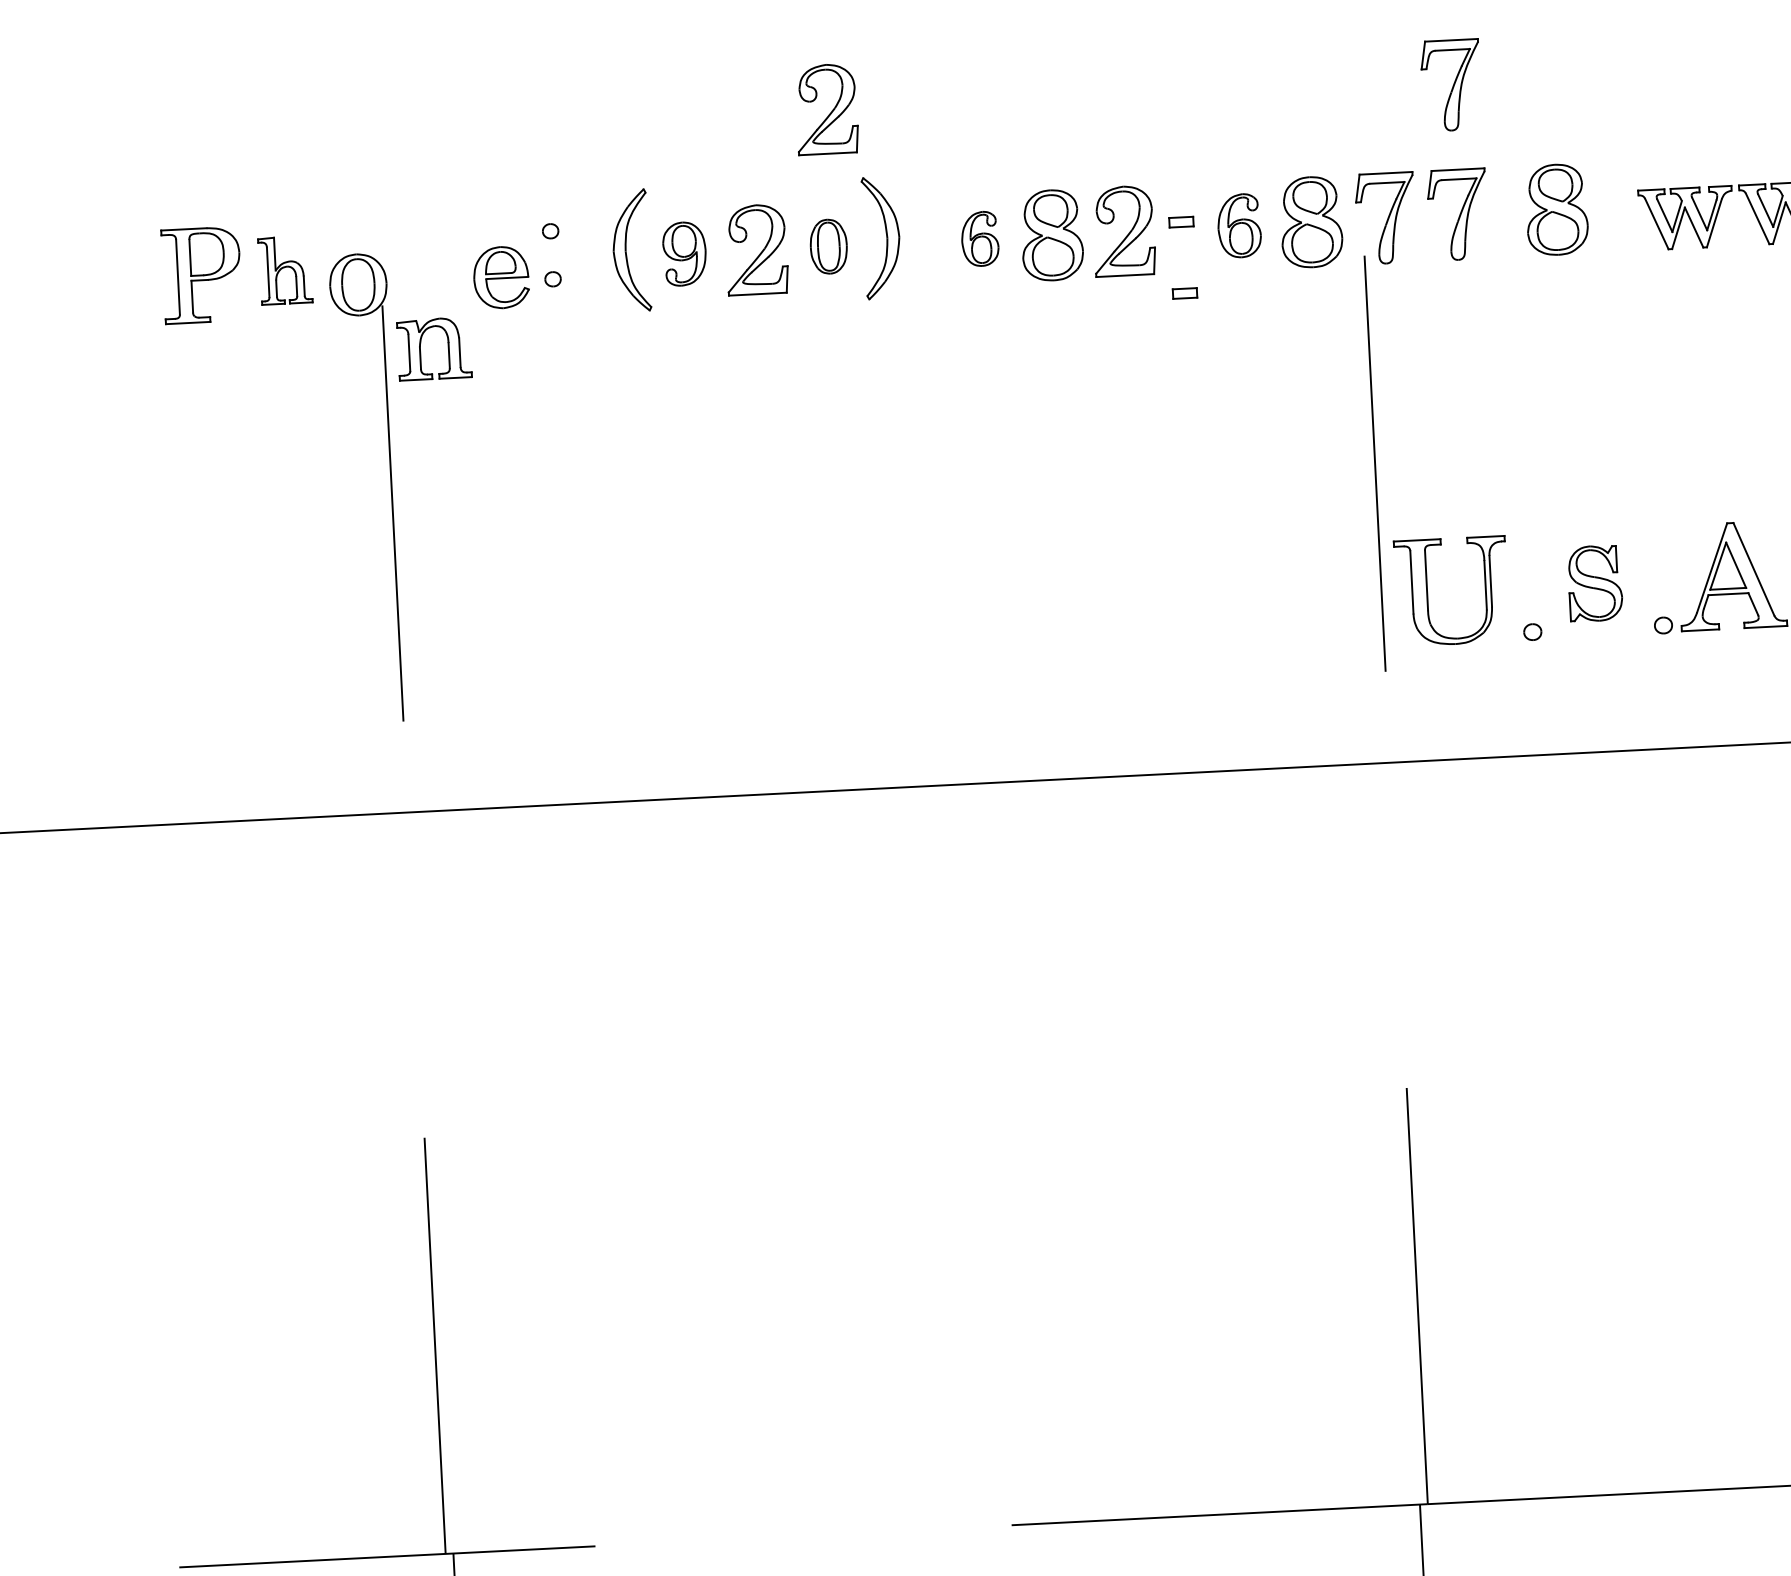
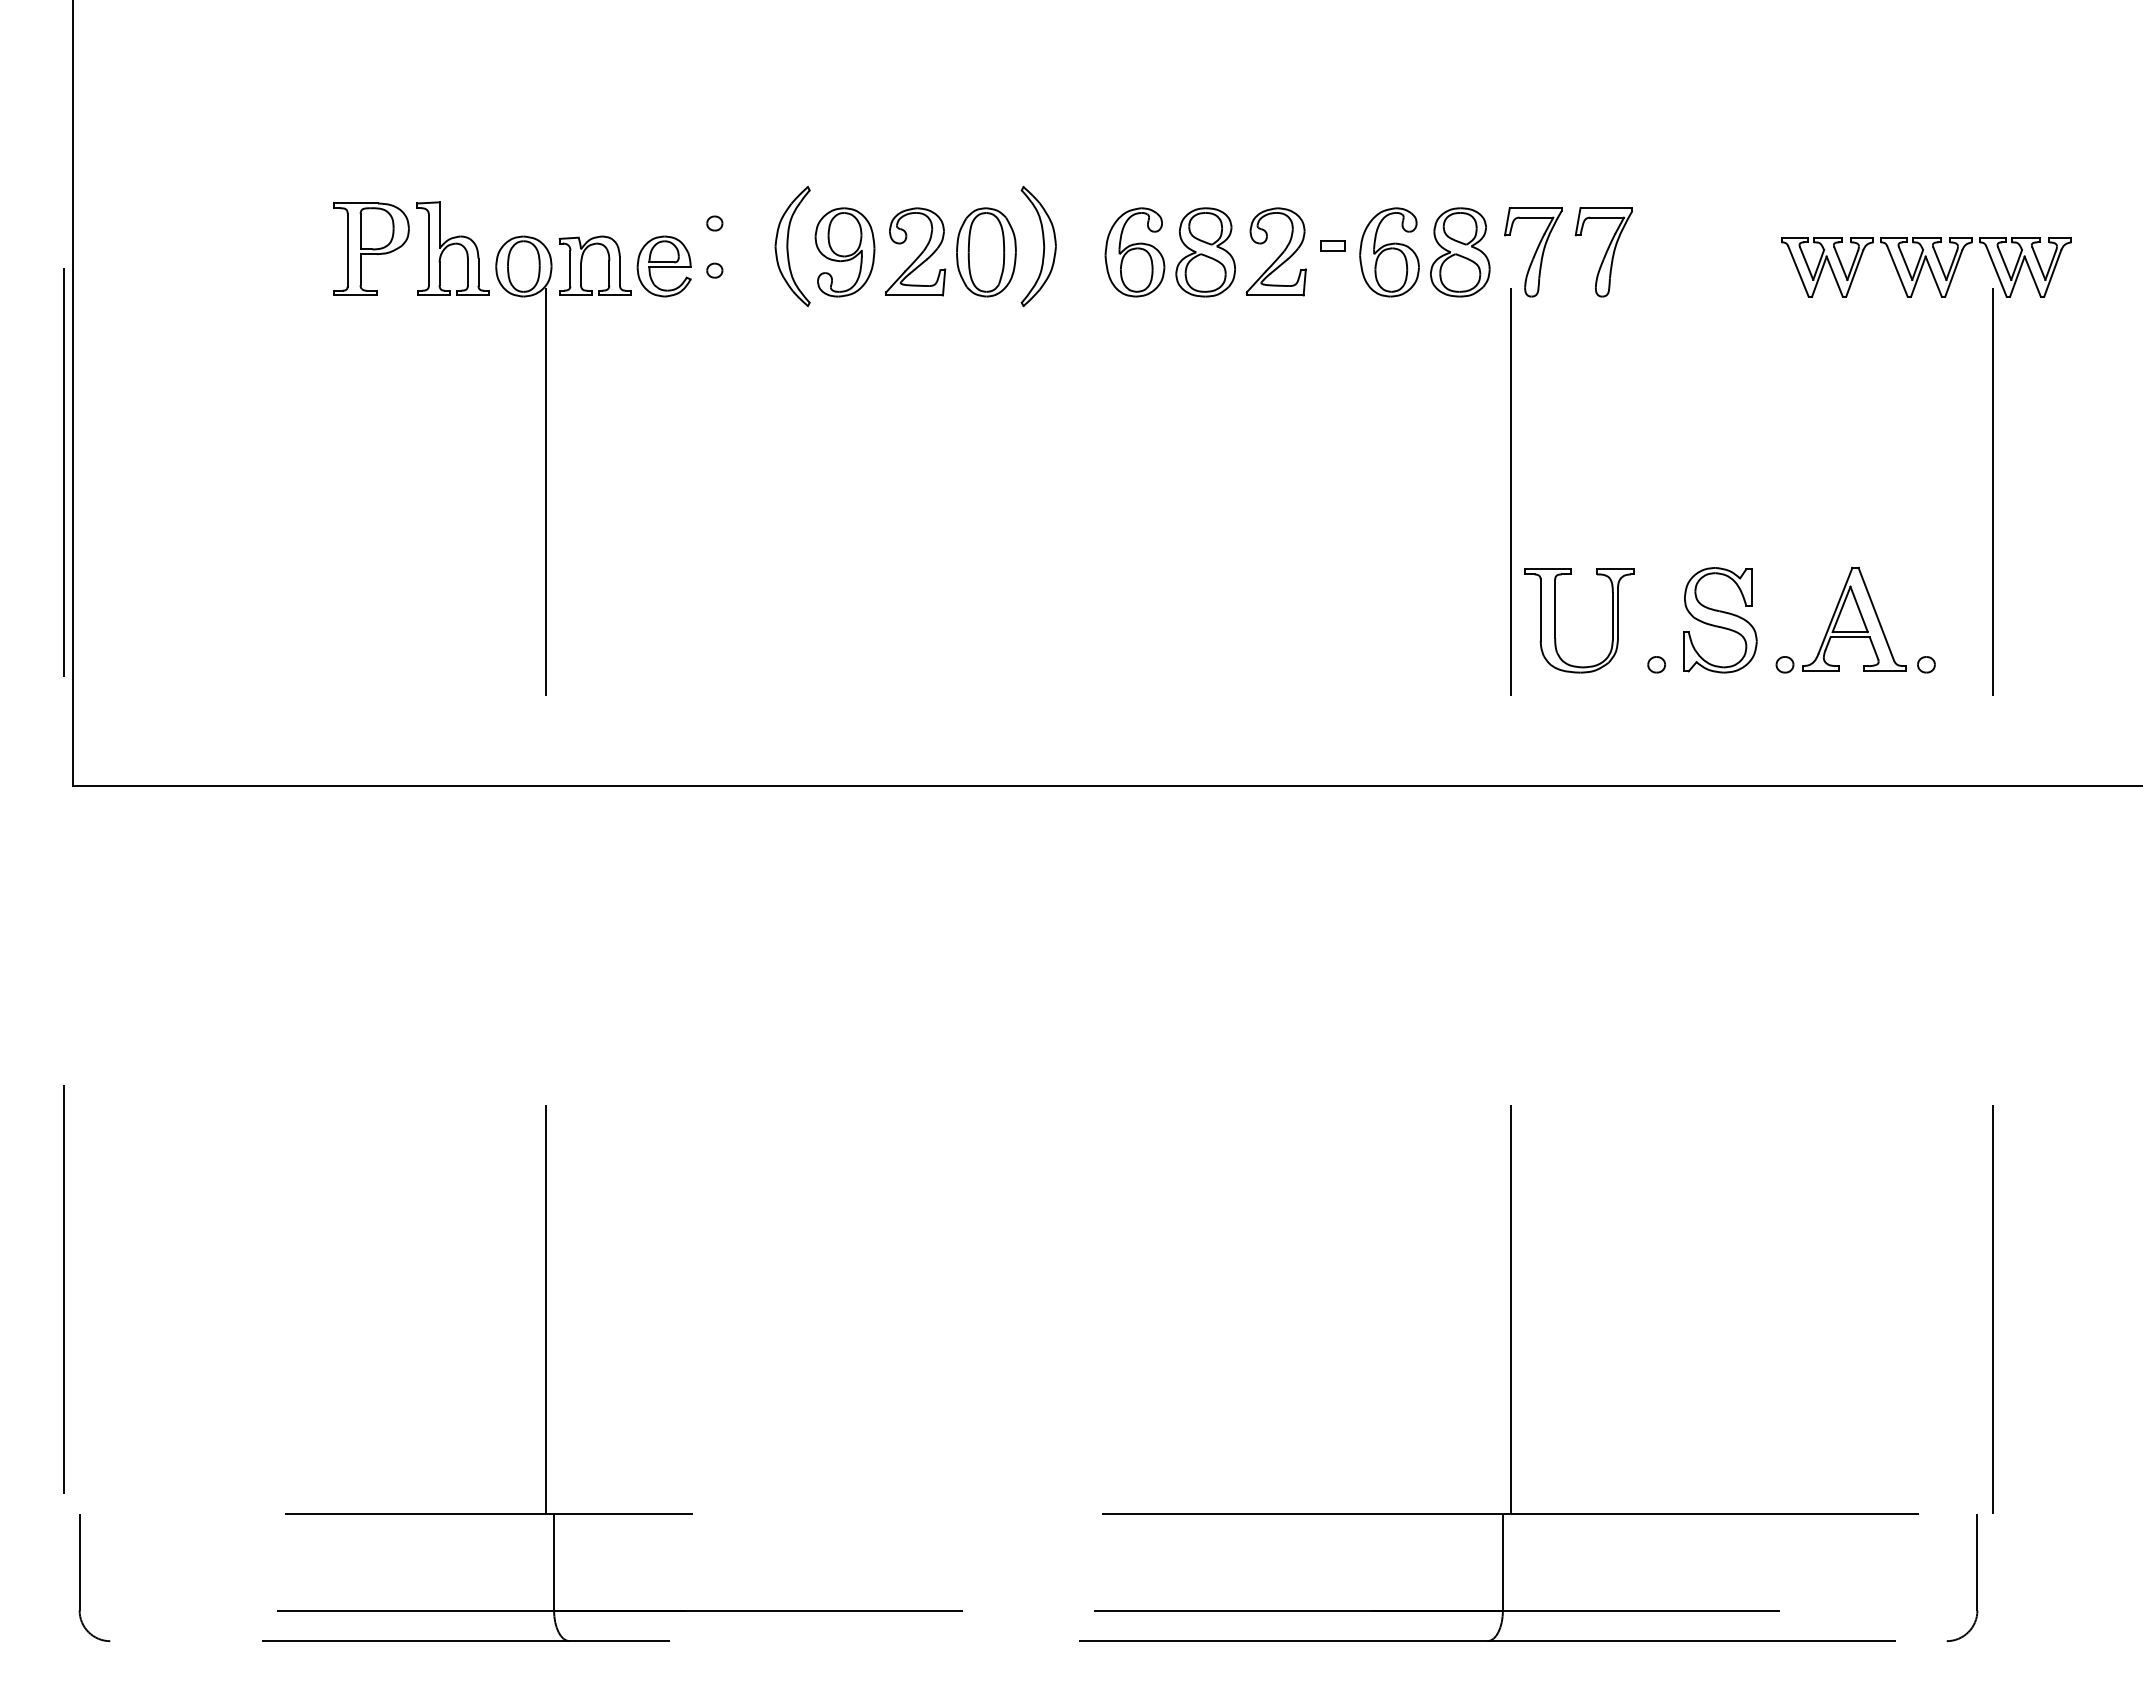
part: (1450, 85) -> (1603, 125), removed
part: (825, 109) -> (990, 117), removed
part: (1557, 209) -> (1701, 252), removed
part: (1239, 225) -> (1389, 252), size x1.43
part: (979, 239) -> (1134, 252), size x1.67
part: (828, 246) -> (986, 252), size x1.67
part: (684, 254) -> (844, 252), size x1.43
part: (284, 270) -> (452, 248), size x1.43
part: (1184, 293) -> (1332, 315), removed
part: (421, 346) -> (582, 262), moved
part: (1595, 583) -> (1720, 620), size x1.43

